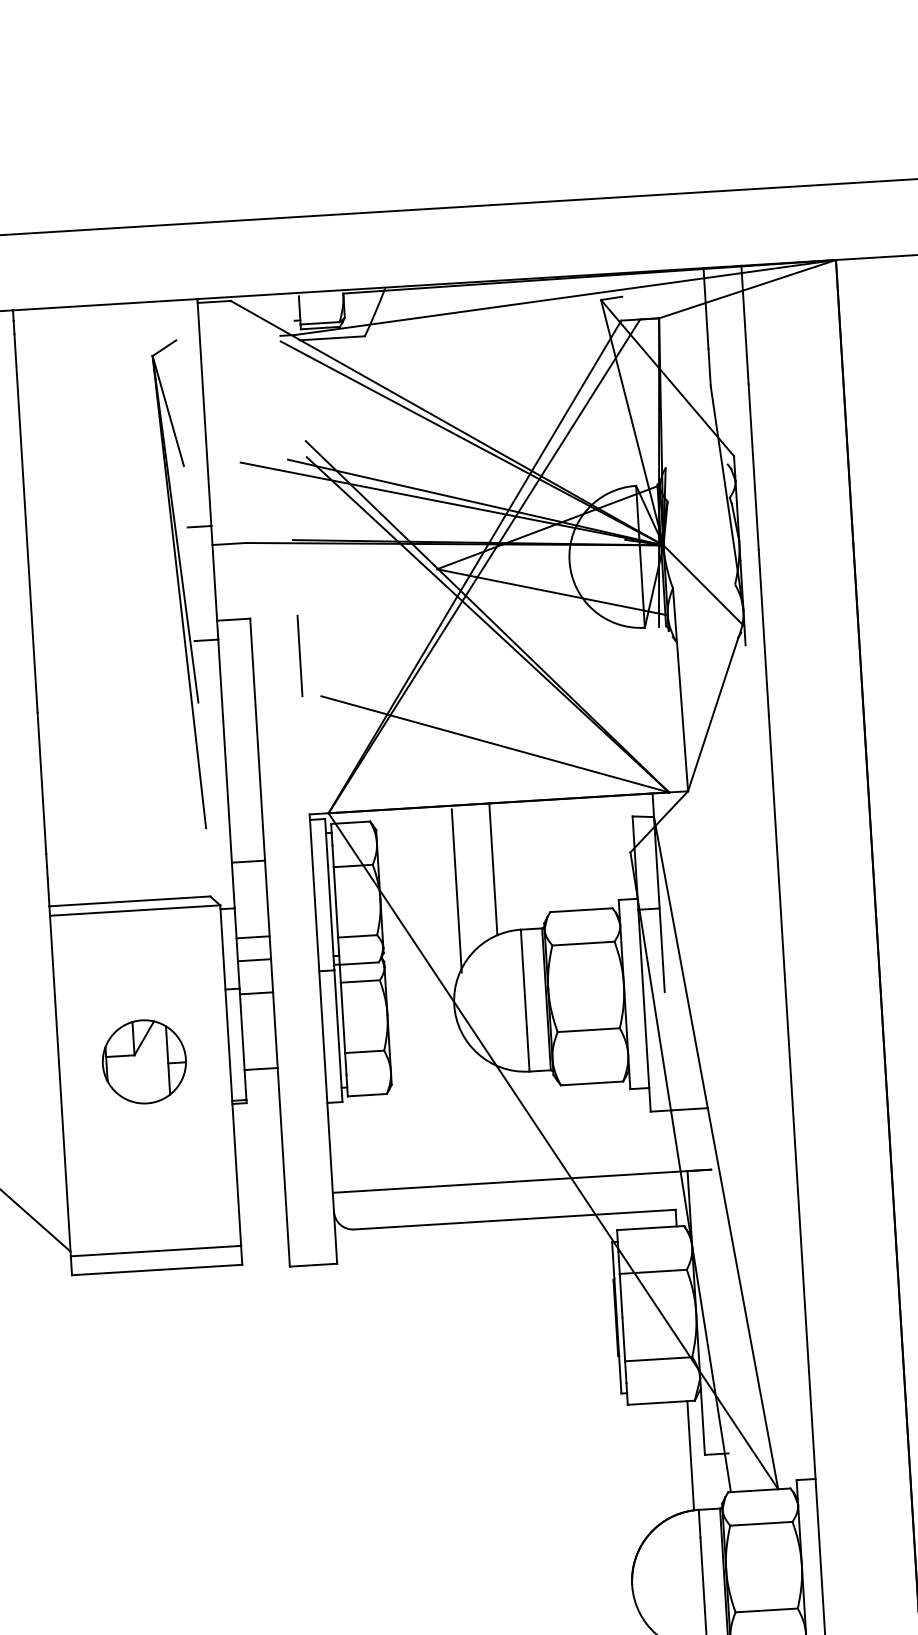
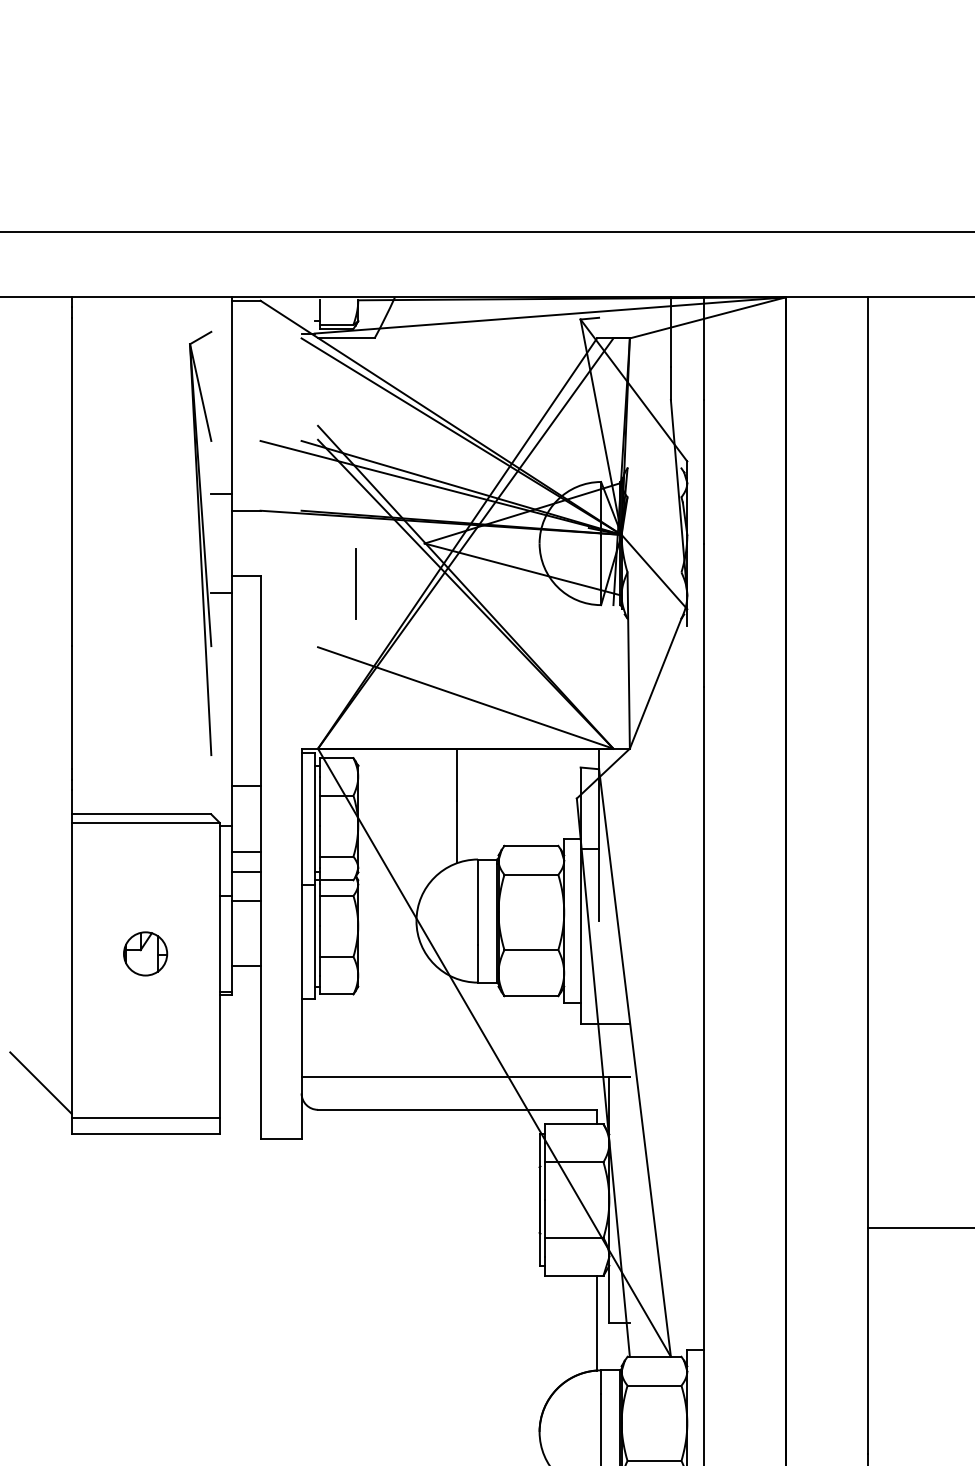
line: (299, 655) -> (355, 583), moved
line: (456, 890) -> (424, 822), removed
part: (144, 1061) -> (145, 953), size x0.6

